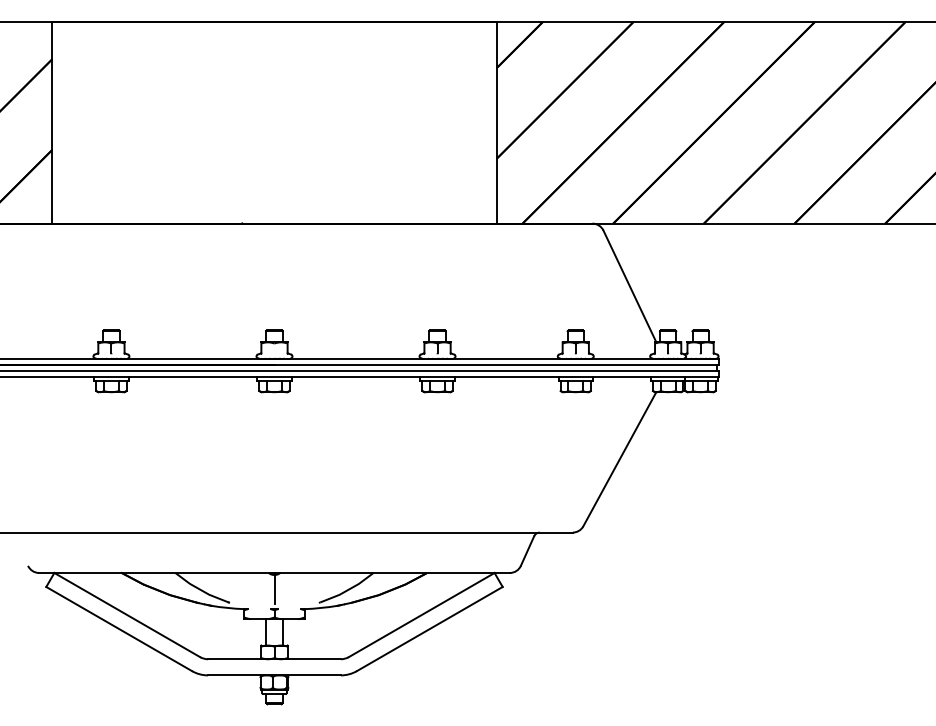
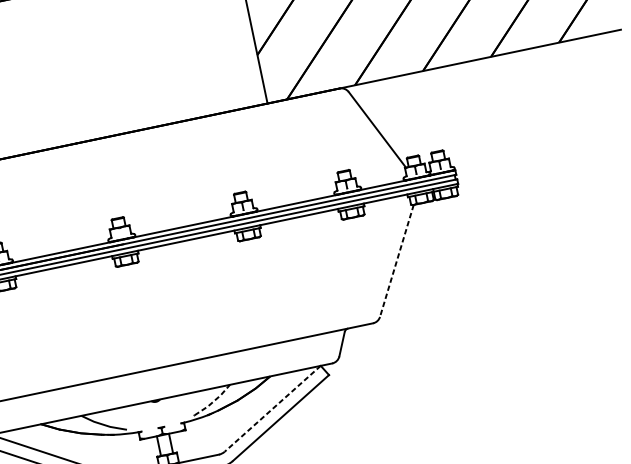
line: (619, 459) -> (396, 261), solid -> dashed
line: (274, 588) -> (158, 411), removed
line: (348, 589) -> (213, 401), solid -> dashed
line: (421, 615) -> (272, 409), solid -> dashed

